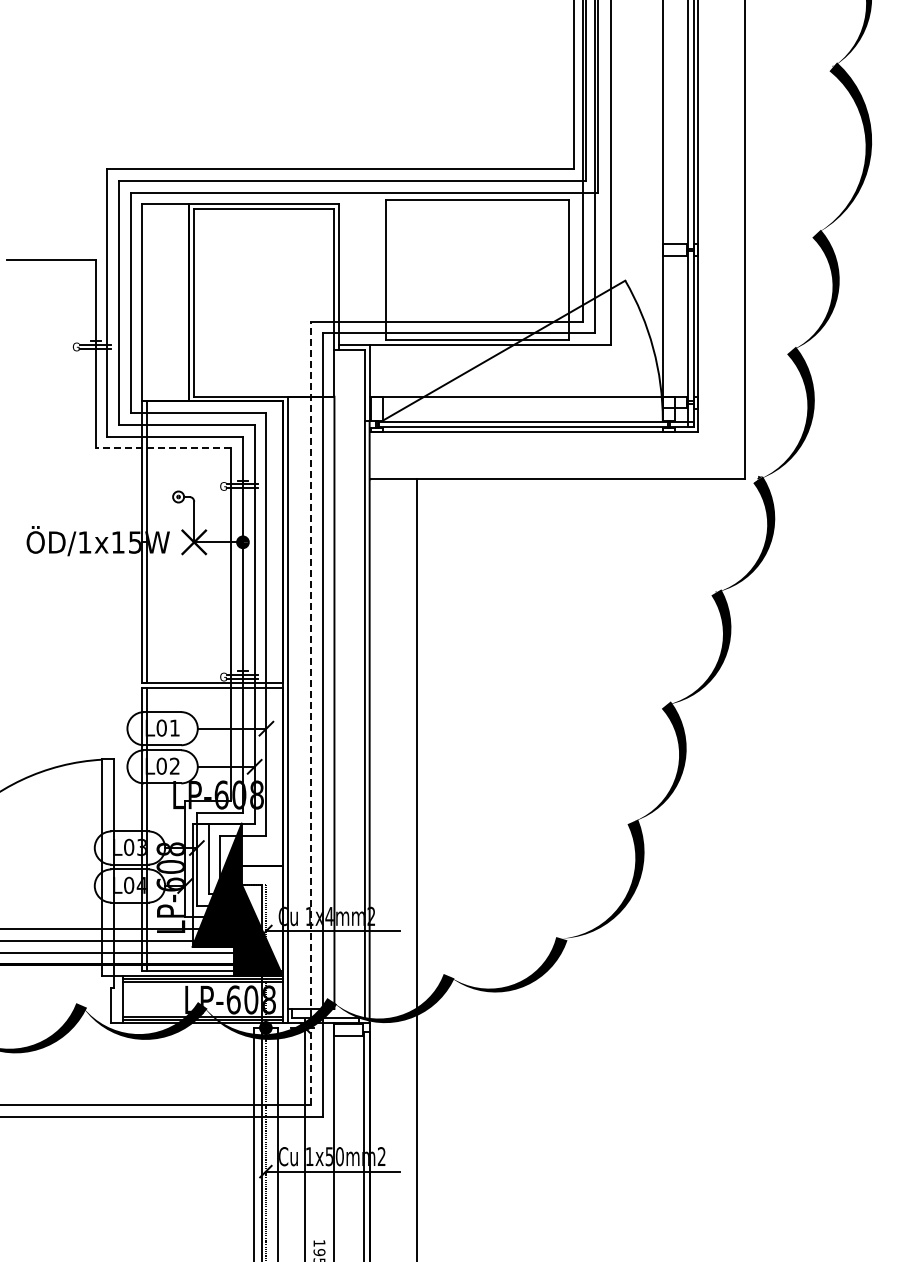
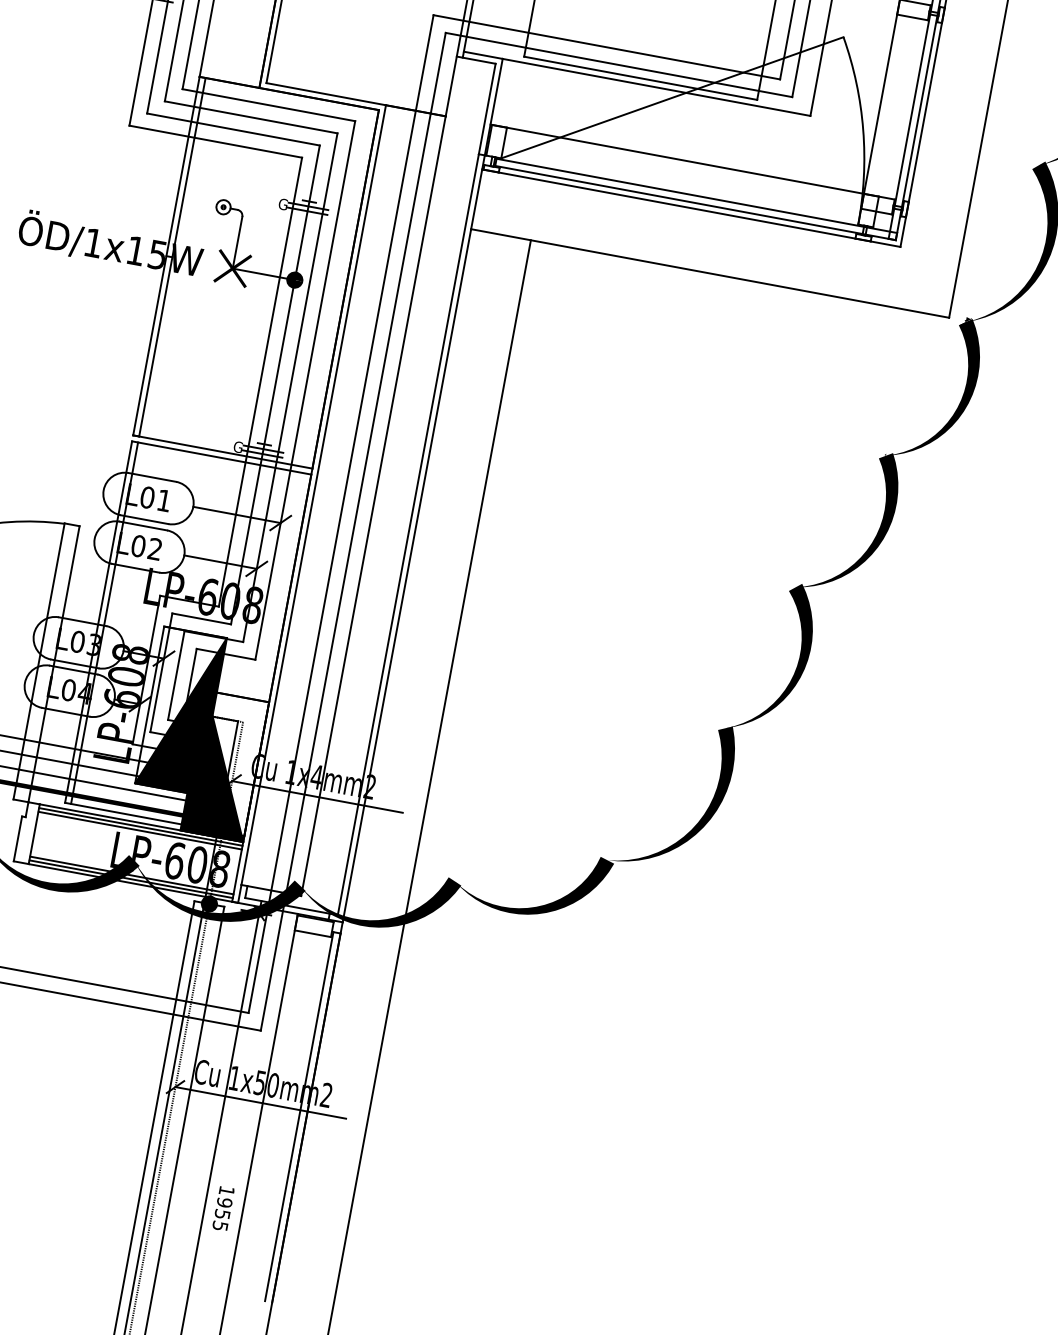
line: (163, 448) -> (215, 141), dashed -> solid
line: (311, 713) -> (341, 514), dashed -> solid

